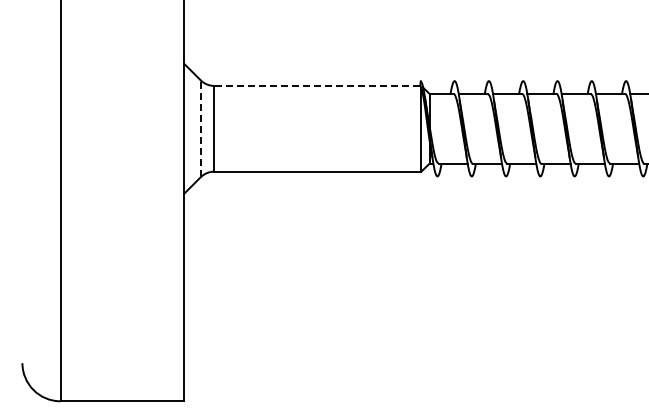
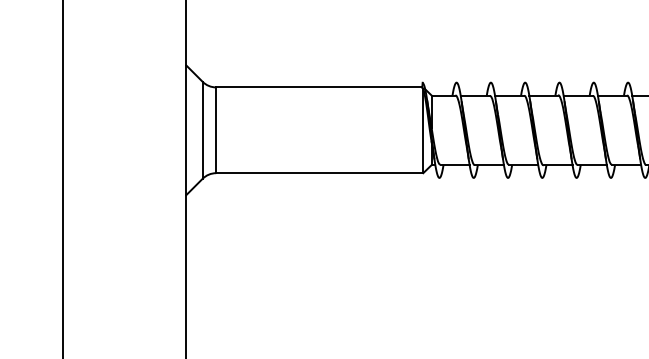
line: (316, 85) -> (318, 87), dashed -> solid
line: (200, 128) -> (202, 130), dashed -> solid

